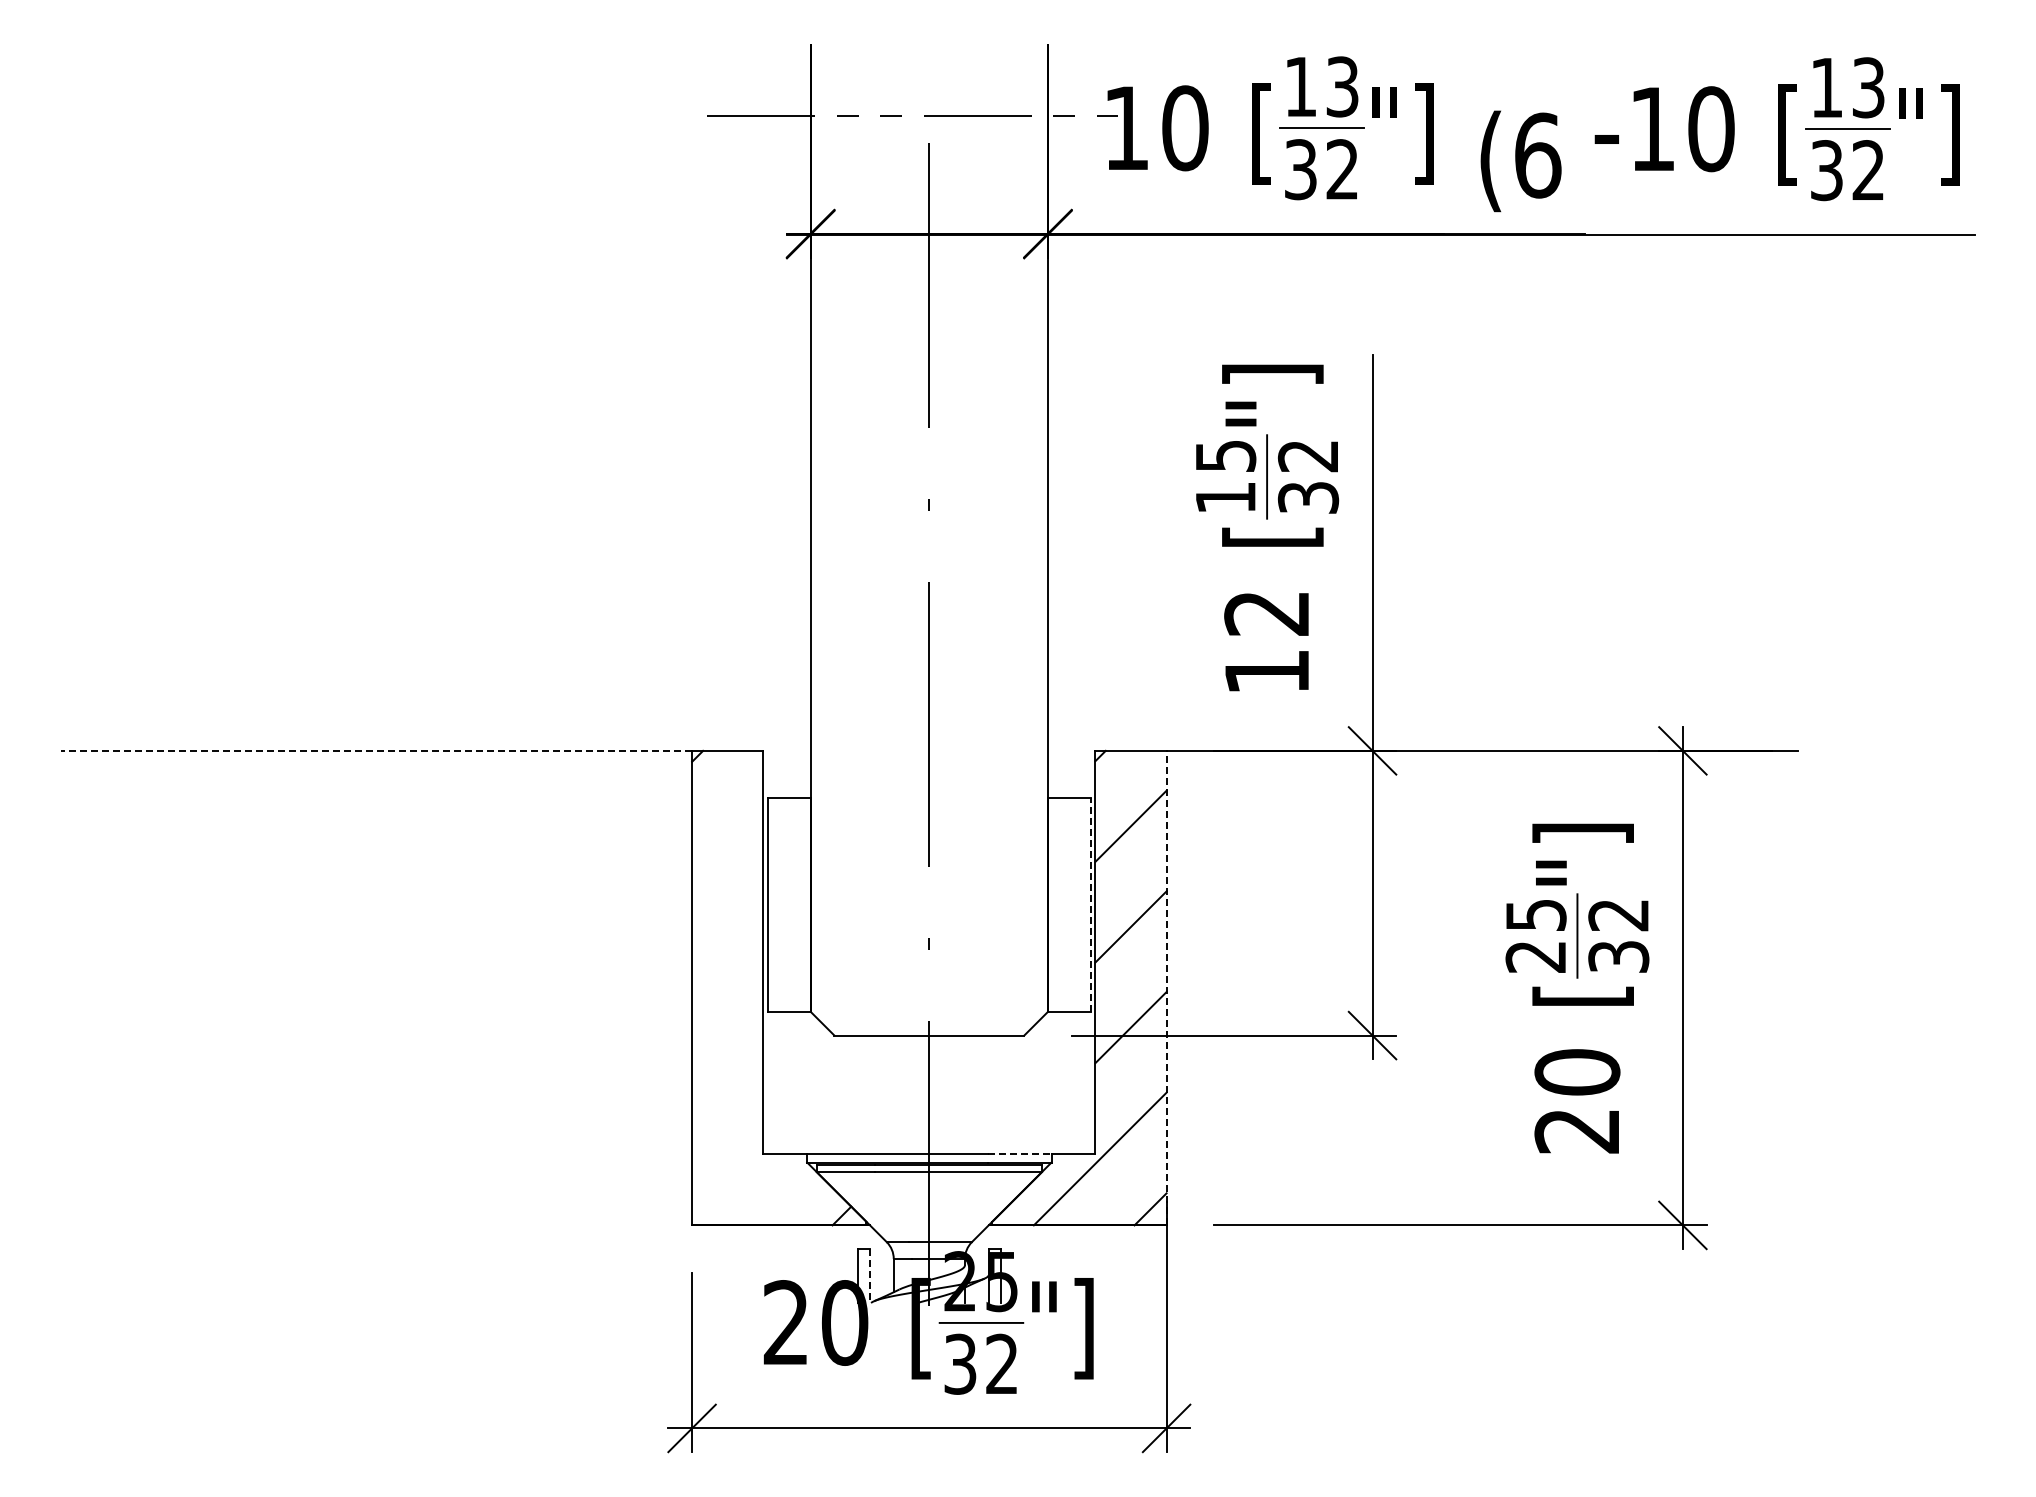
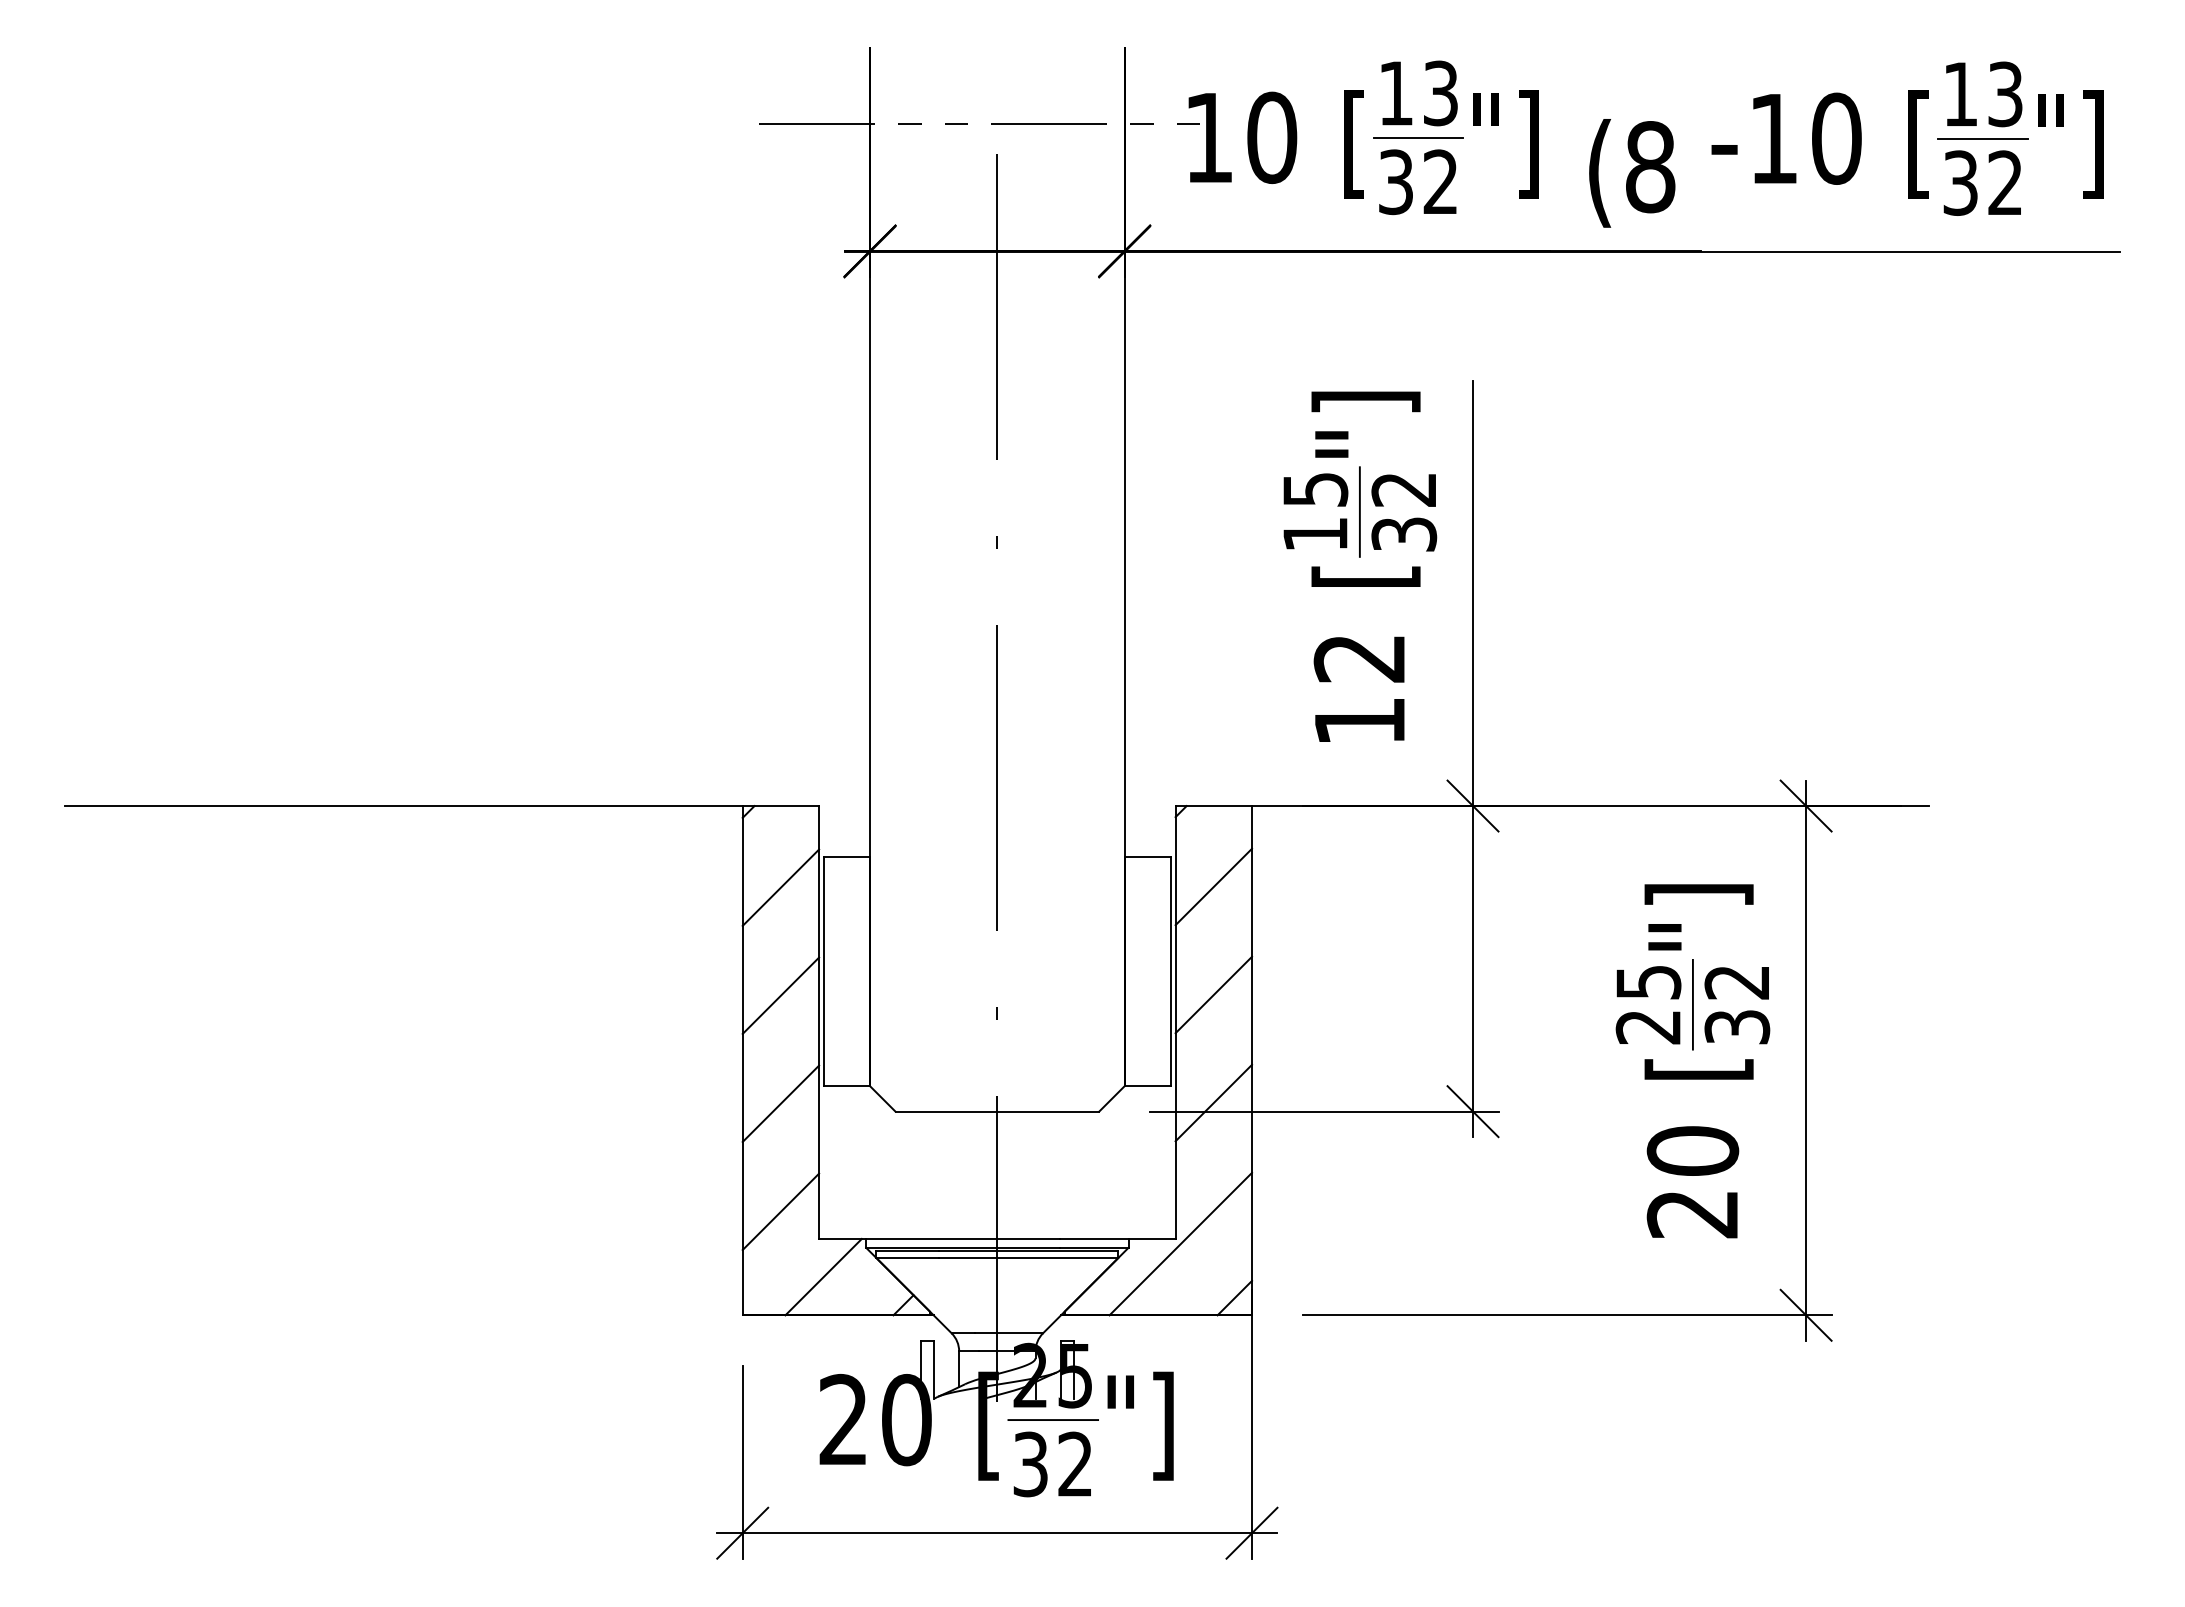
text: (1538, 155) -> (1651, 167), (6 -> (8
line: (376, 750) -> (403, 805), dashed -> solid
line: (727, 826) -> (780, 887), added
line: (1090, 905) -> (1170, 972), dashed -> solid
line: (727, 927) -> (780, 995), added
line: (1166, 987) -> (1251, 1060), dashed -> solid
line: (727, 1027) -> (780, 1102), added
line: (727, 1128) -> (780, 1211), added
line: (1019, 1154) -> (1094, 1239), dashed -> solid
line: (767, 1189) -> (823, 1276), added
line: (870, 1276) -> (934, 1370), dashed -> solid

